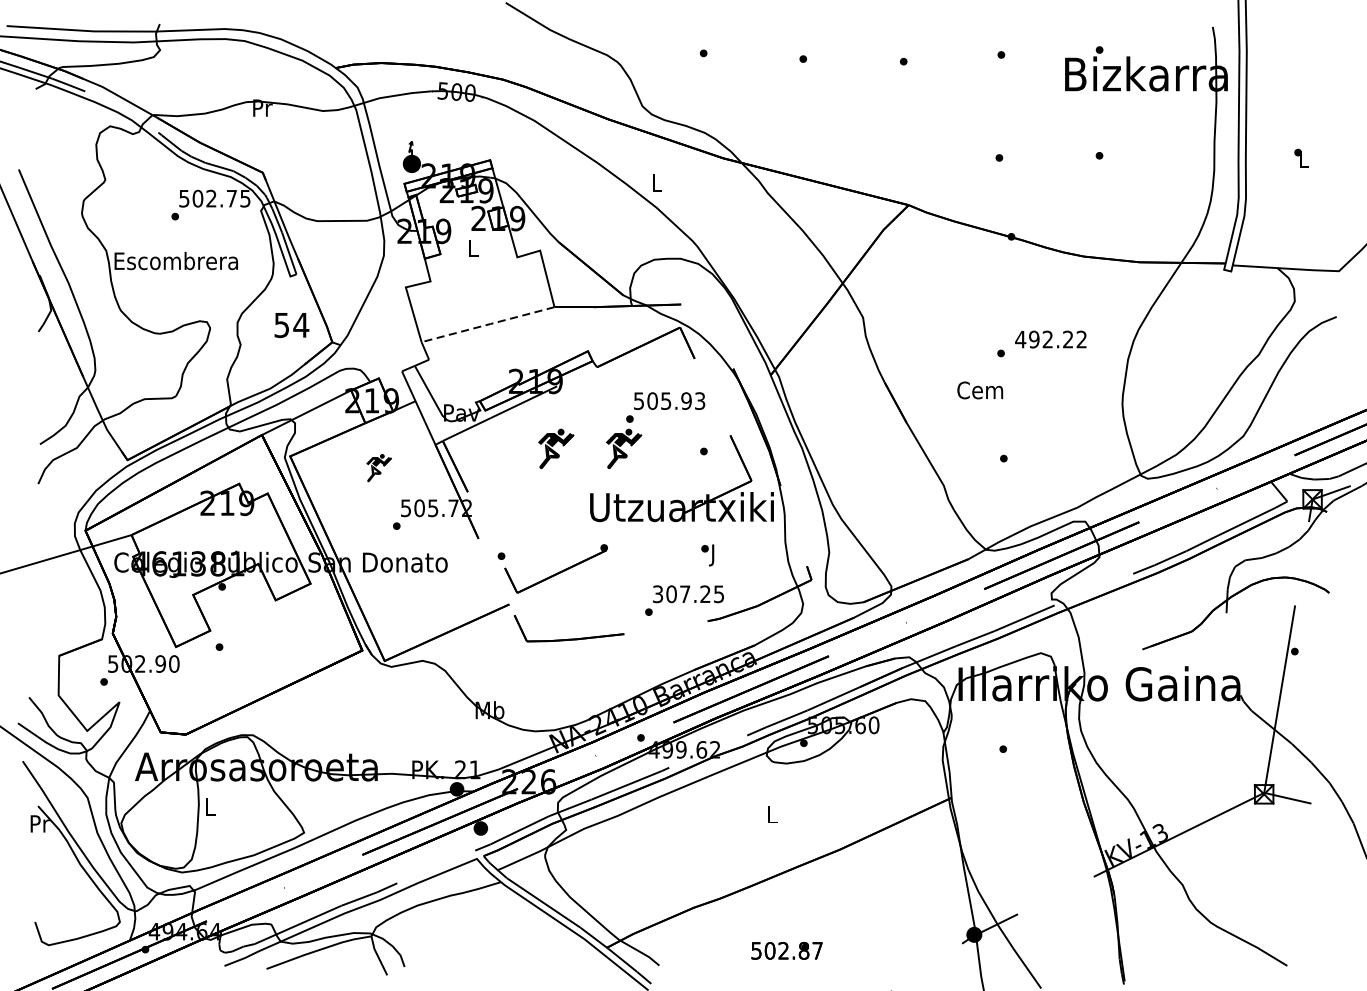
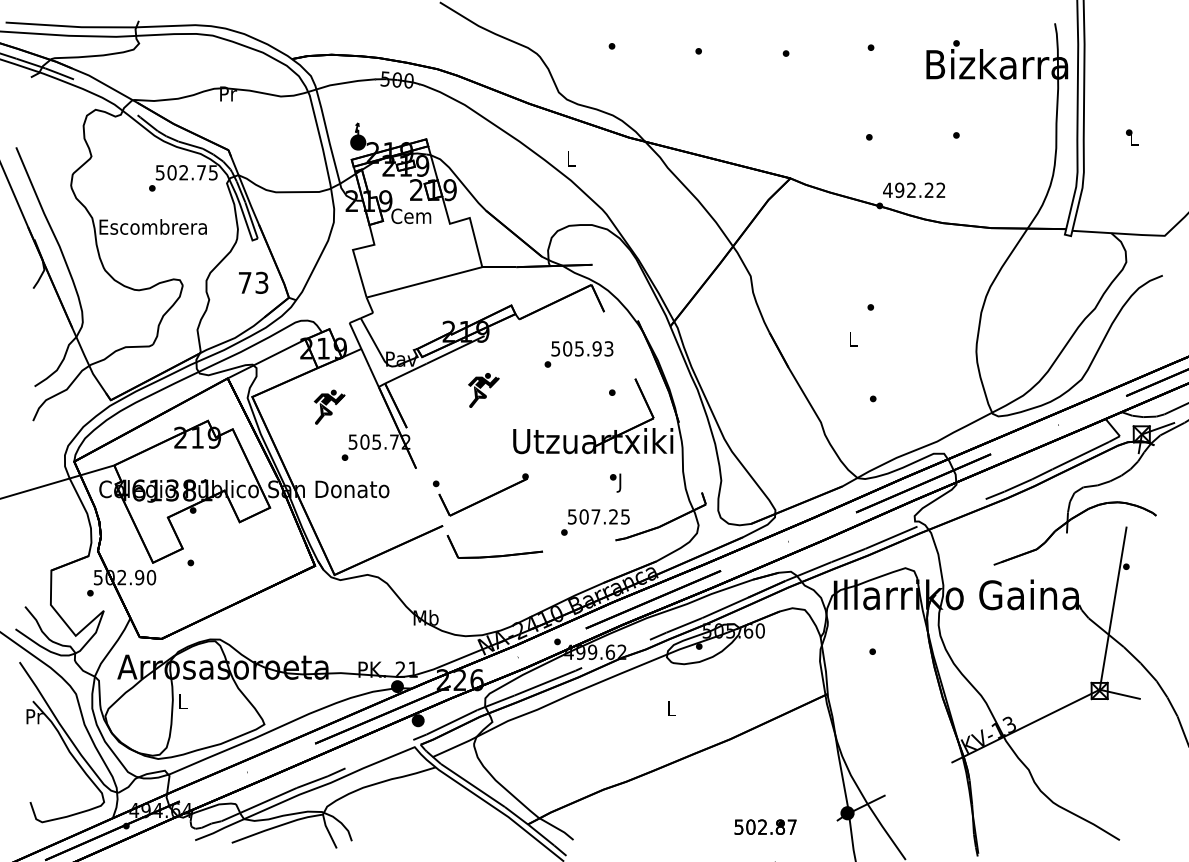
text: (473, 248) -> (411, 216), L -> Cem
text: (291, 324) -> (253, 282), 54 -> 73
line: (488, 324) -> (424, 282), dashed -> solid
text: (1051, 339) -> (914, 190), moved
text: (980, 390) -> (852, 339), Cem -> L
part: (623, 448) -> (542, 390), removed
part: (378, 467) -> (329, 406), size x1.43
text: (658, 593) -> (572, 516), 307.25 -> 507.25
text: (786, 950) -> (765, 826), moved

